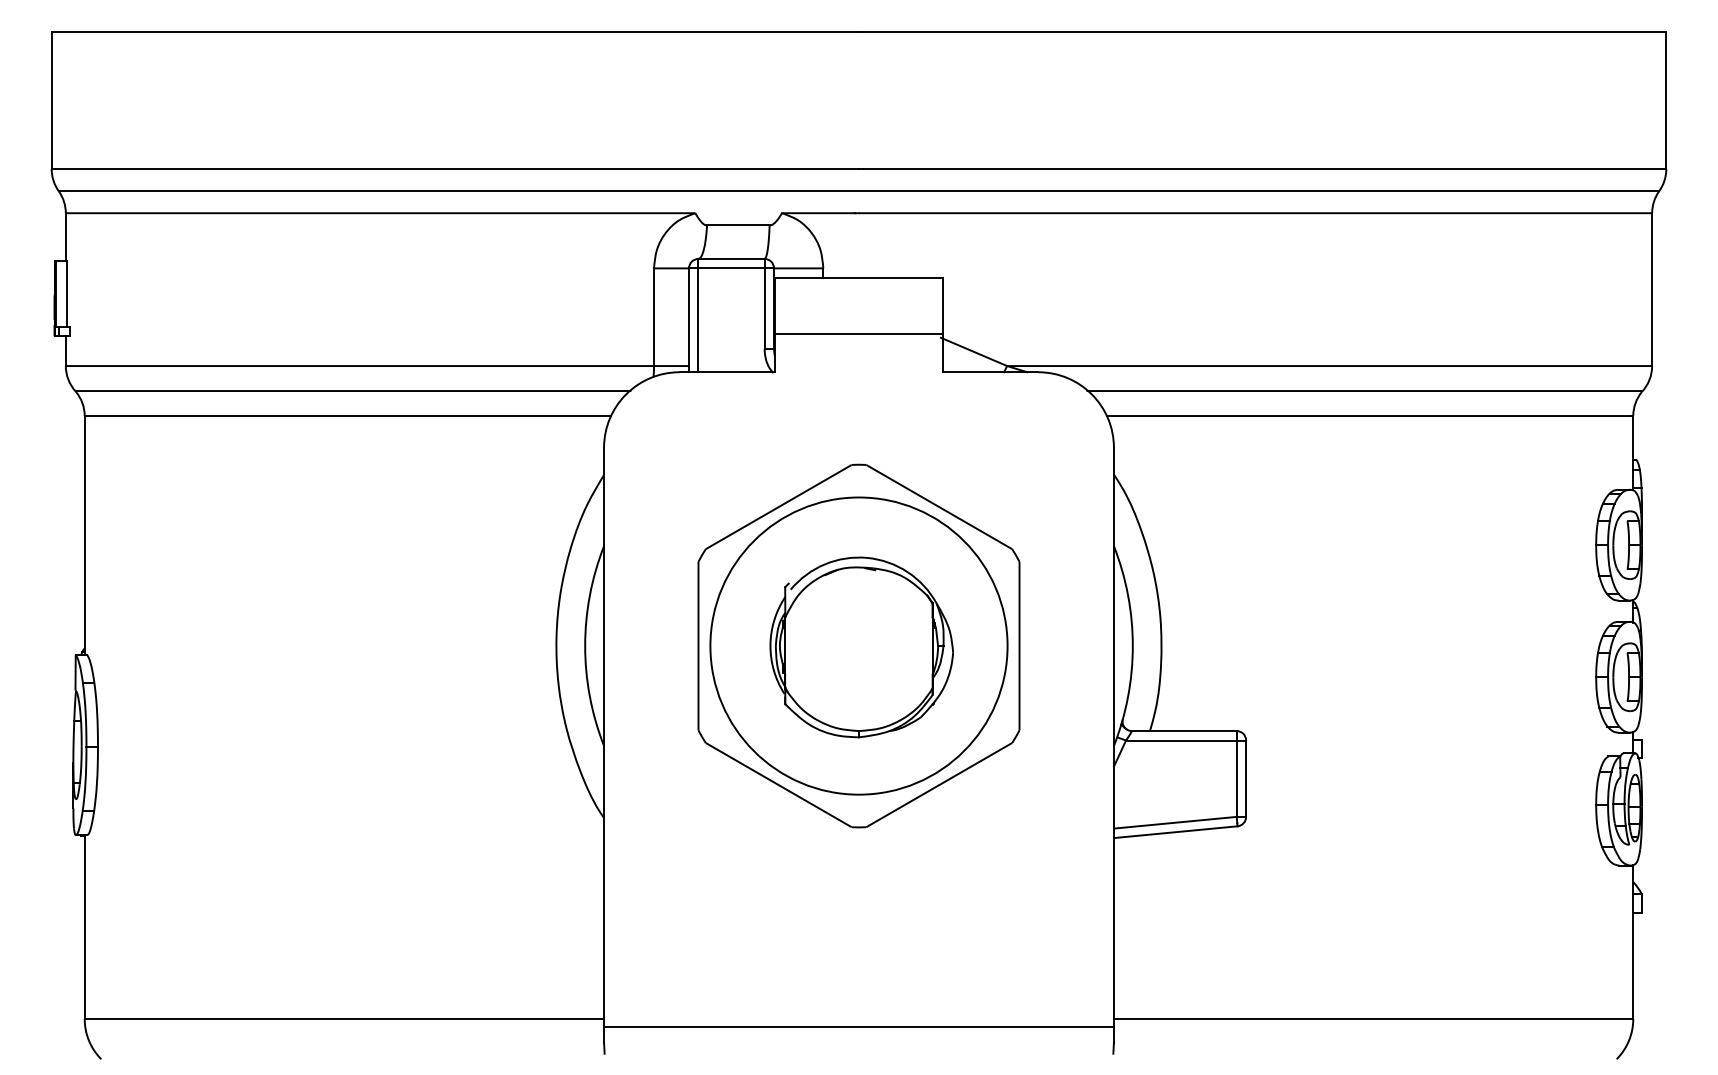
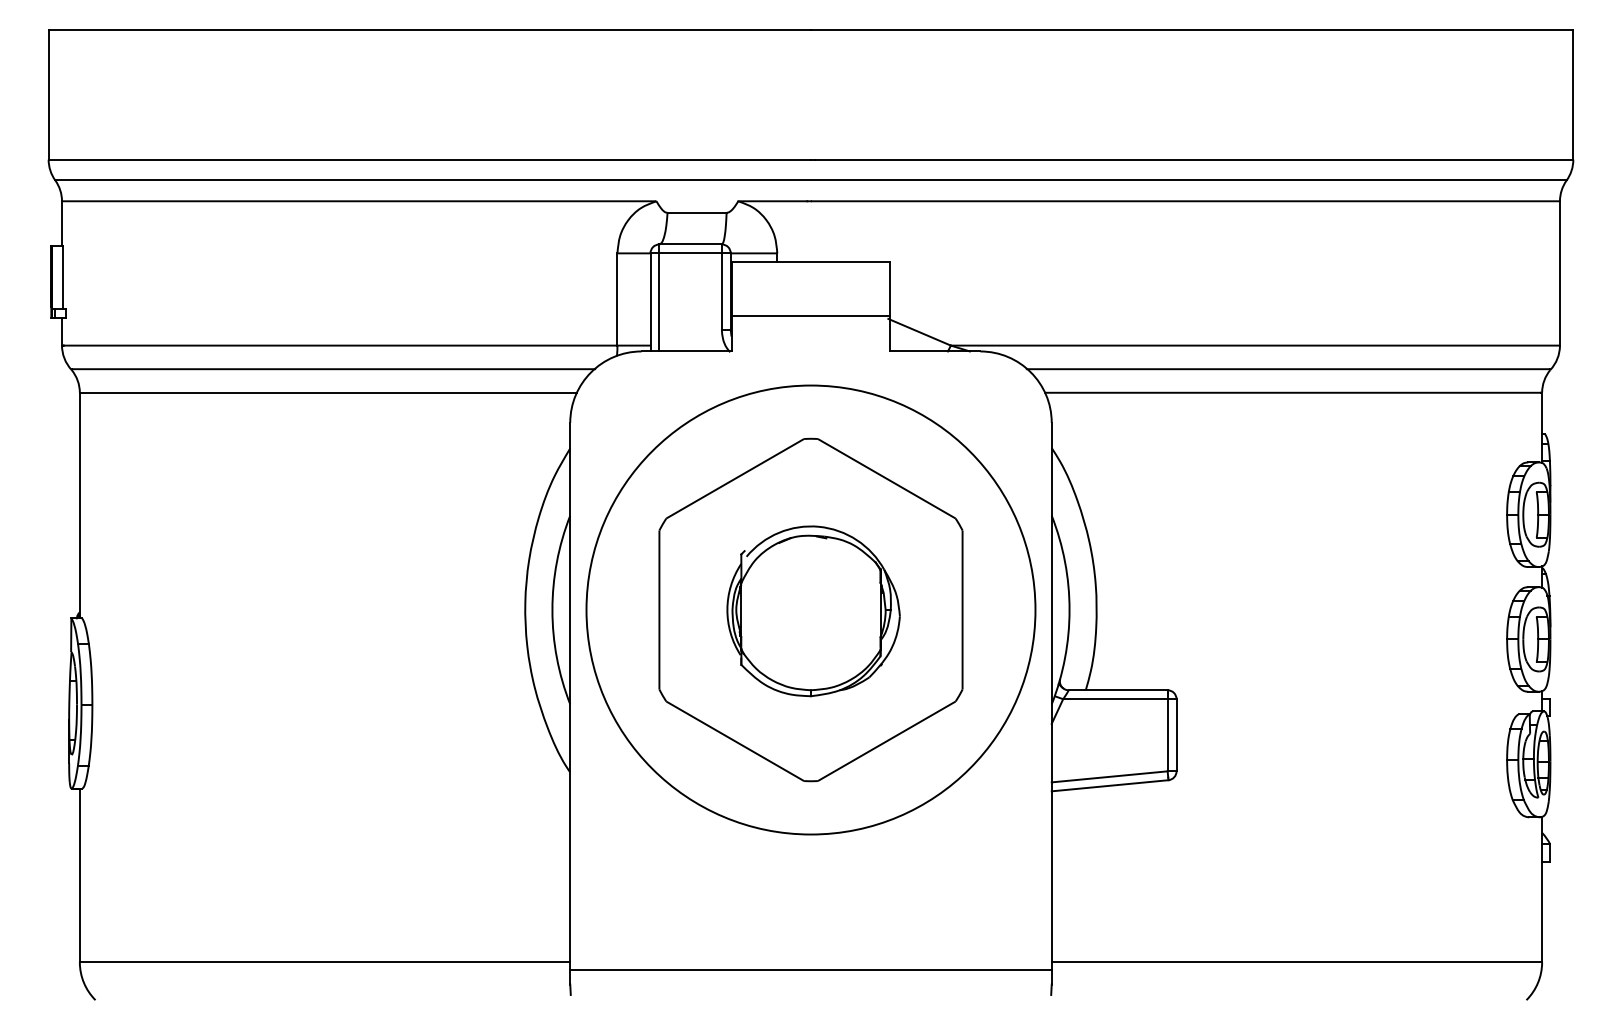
circle: (858, 645) -> (810, 609), size x1.6

